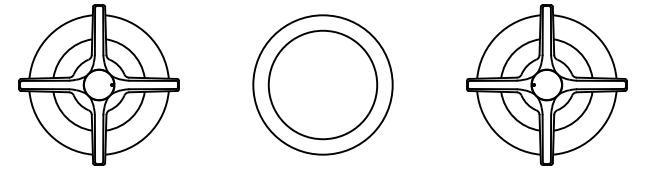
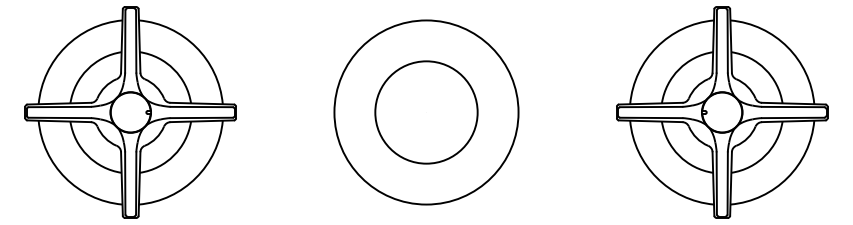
circle: (322, 84) -> (425, 111), size x0.71

